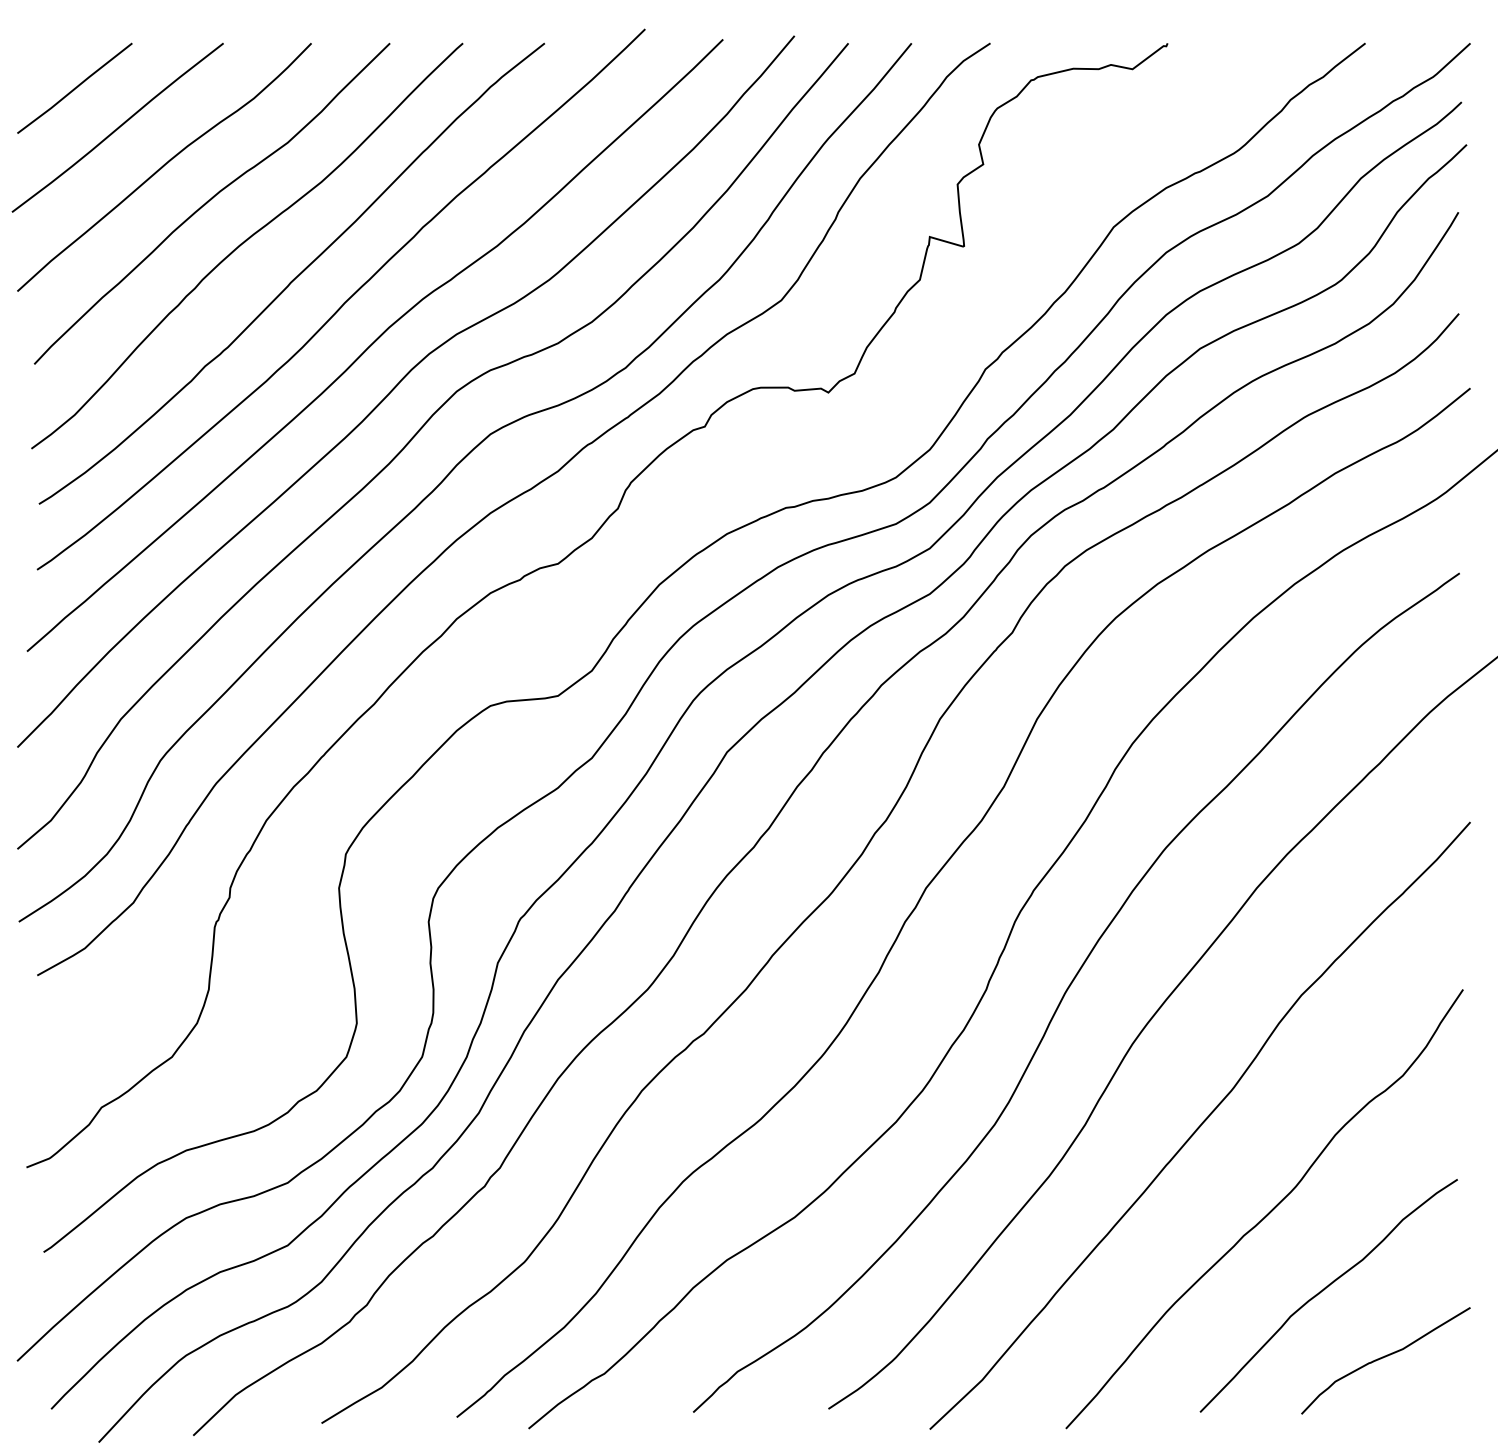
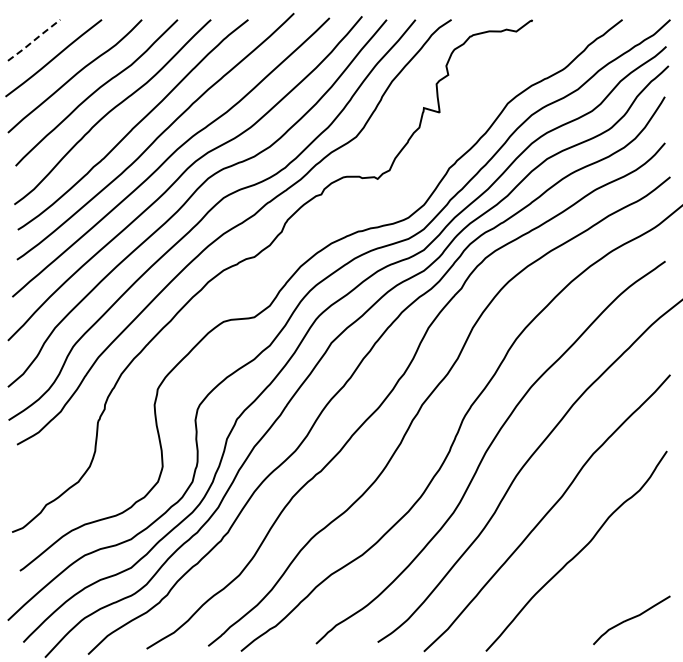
line: (73, 88) -> (33, 40), solid -> dashed
curve: (1325, 1290) -> (604, 588), removed

